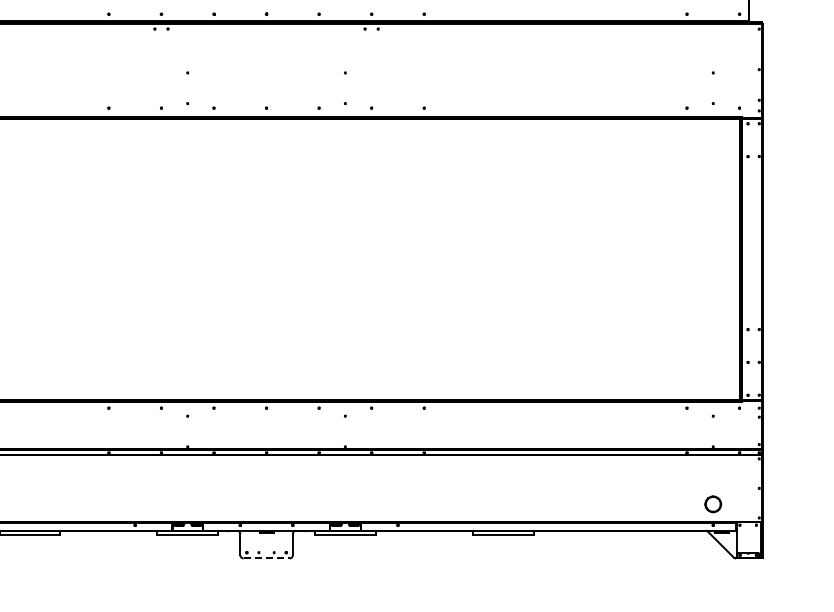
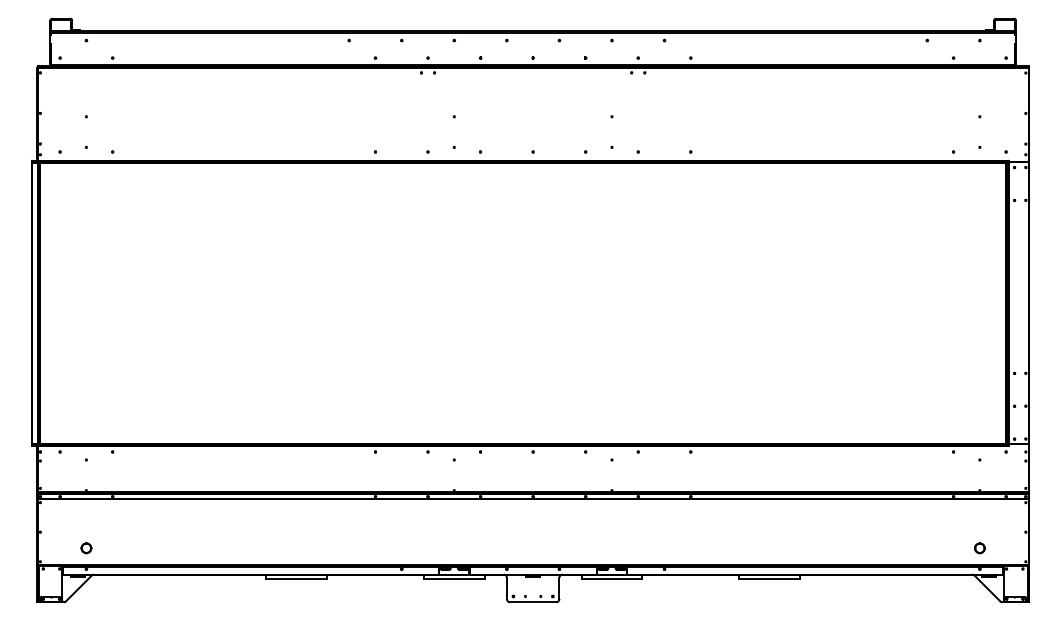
part: (712, 504) -> (979, 548), size x0.62
line: (266, 558) -> (533, 602), dashed -> solid

